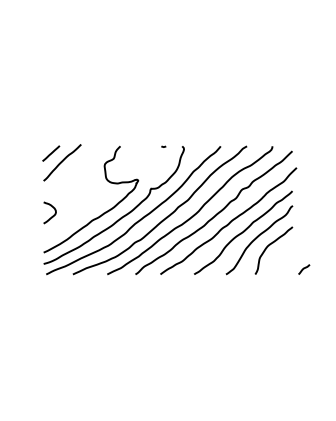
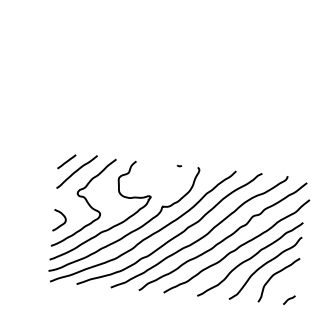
curve: (73, 190) -> (85, 200), added
curve: (304, 269) -> (289, 300), moved

